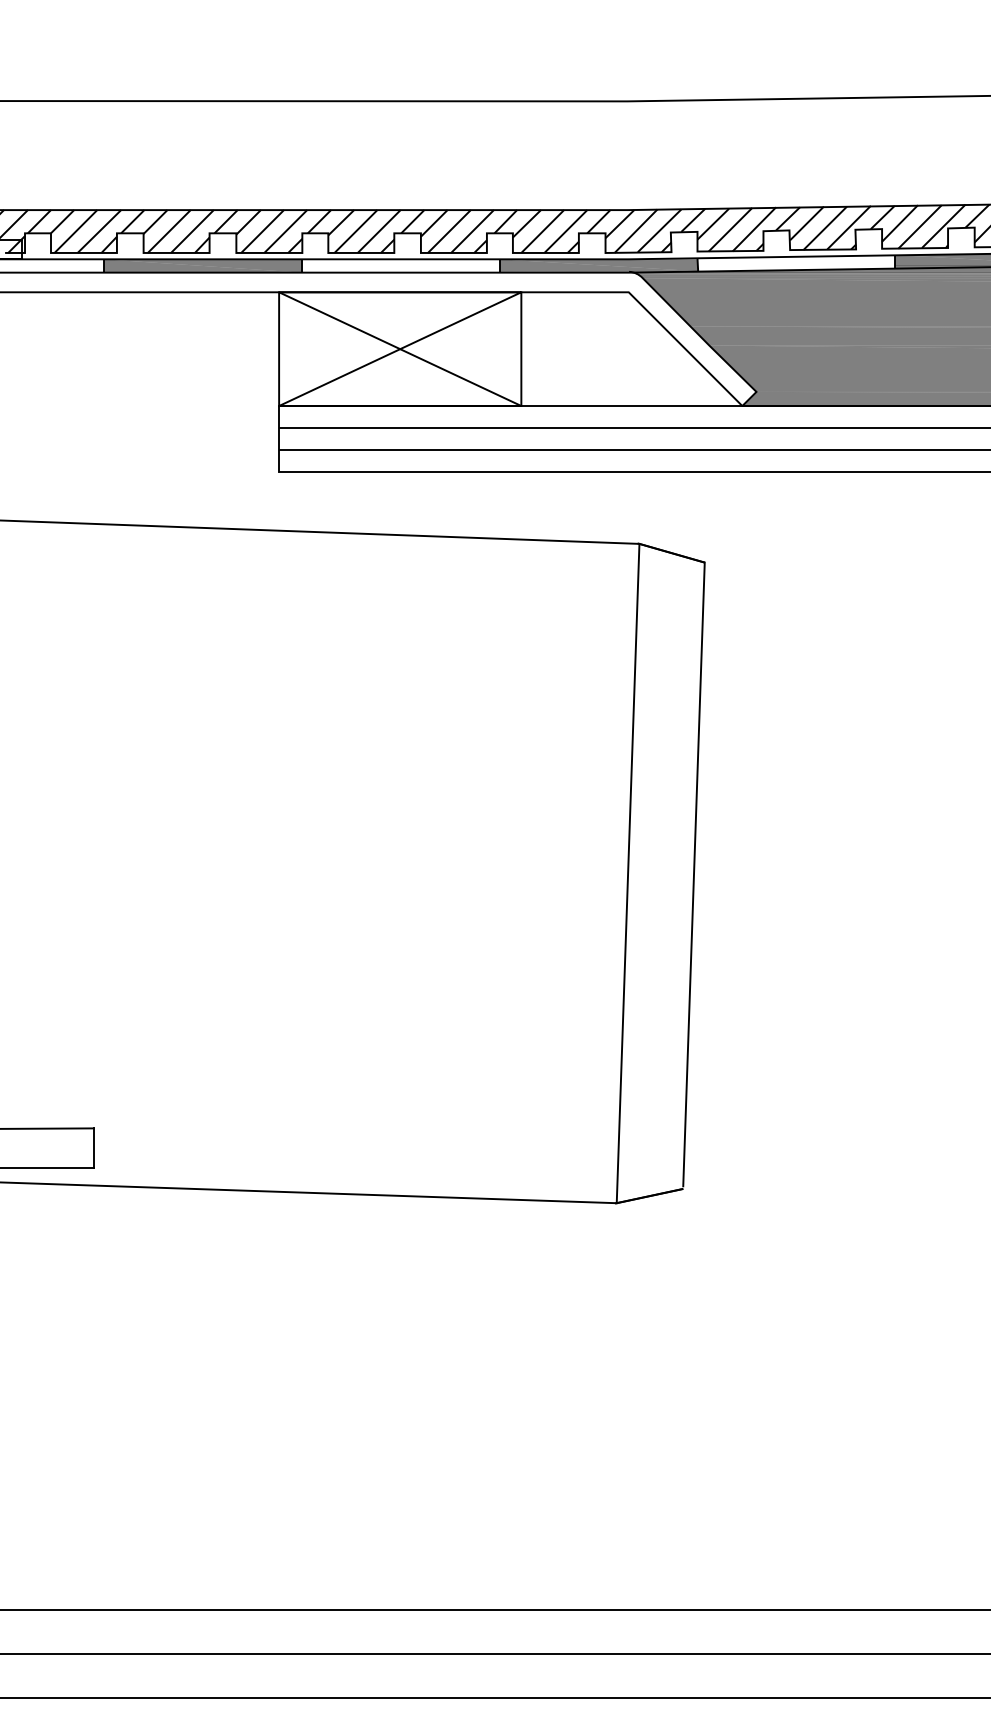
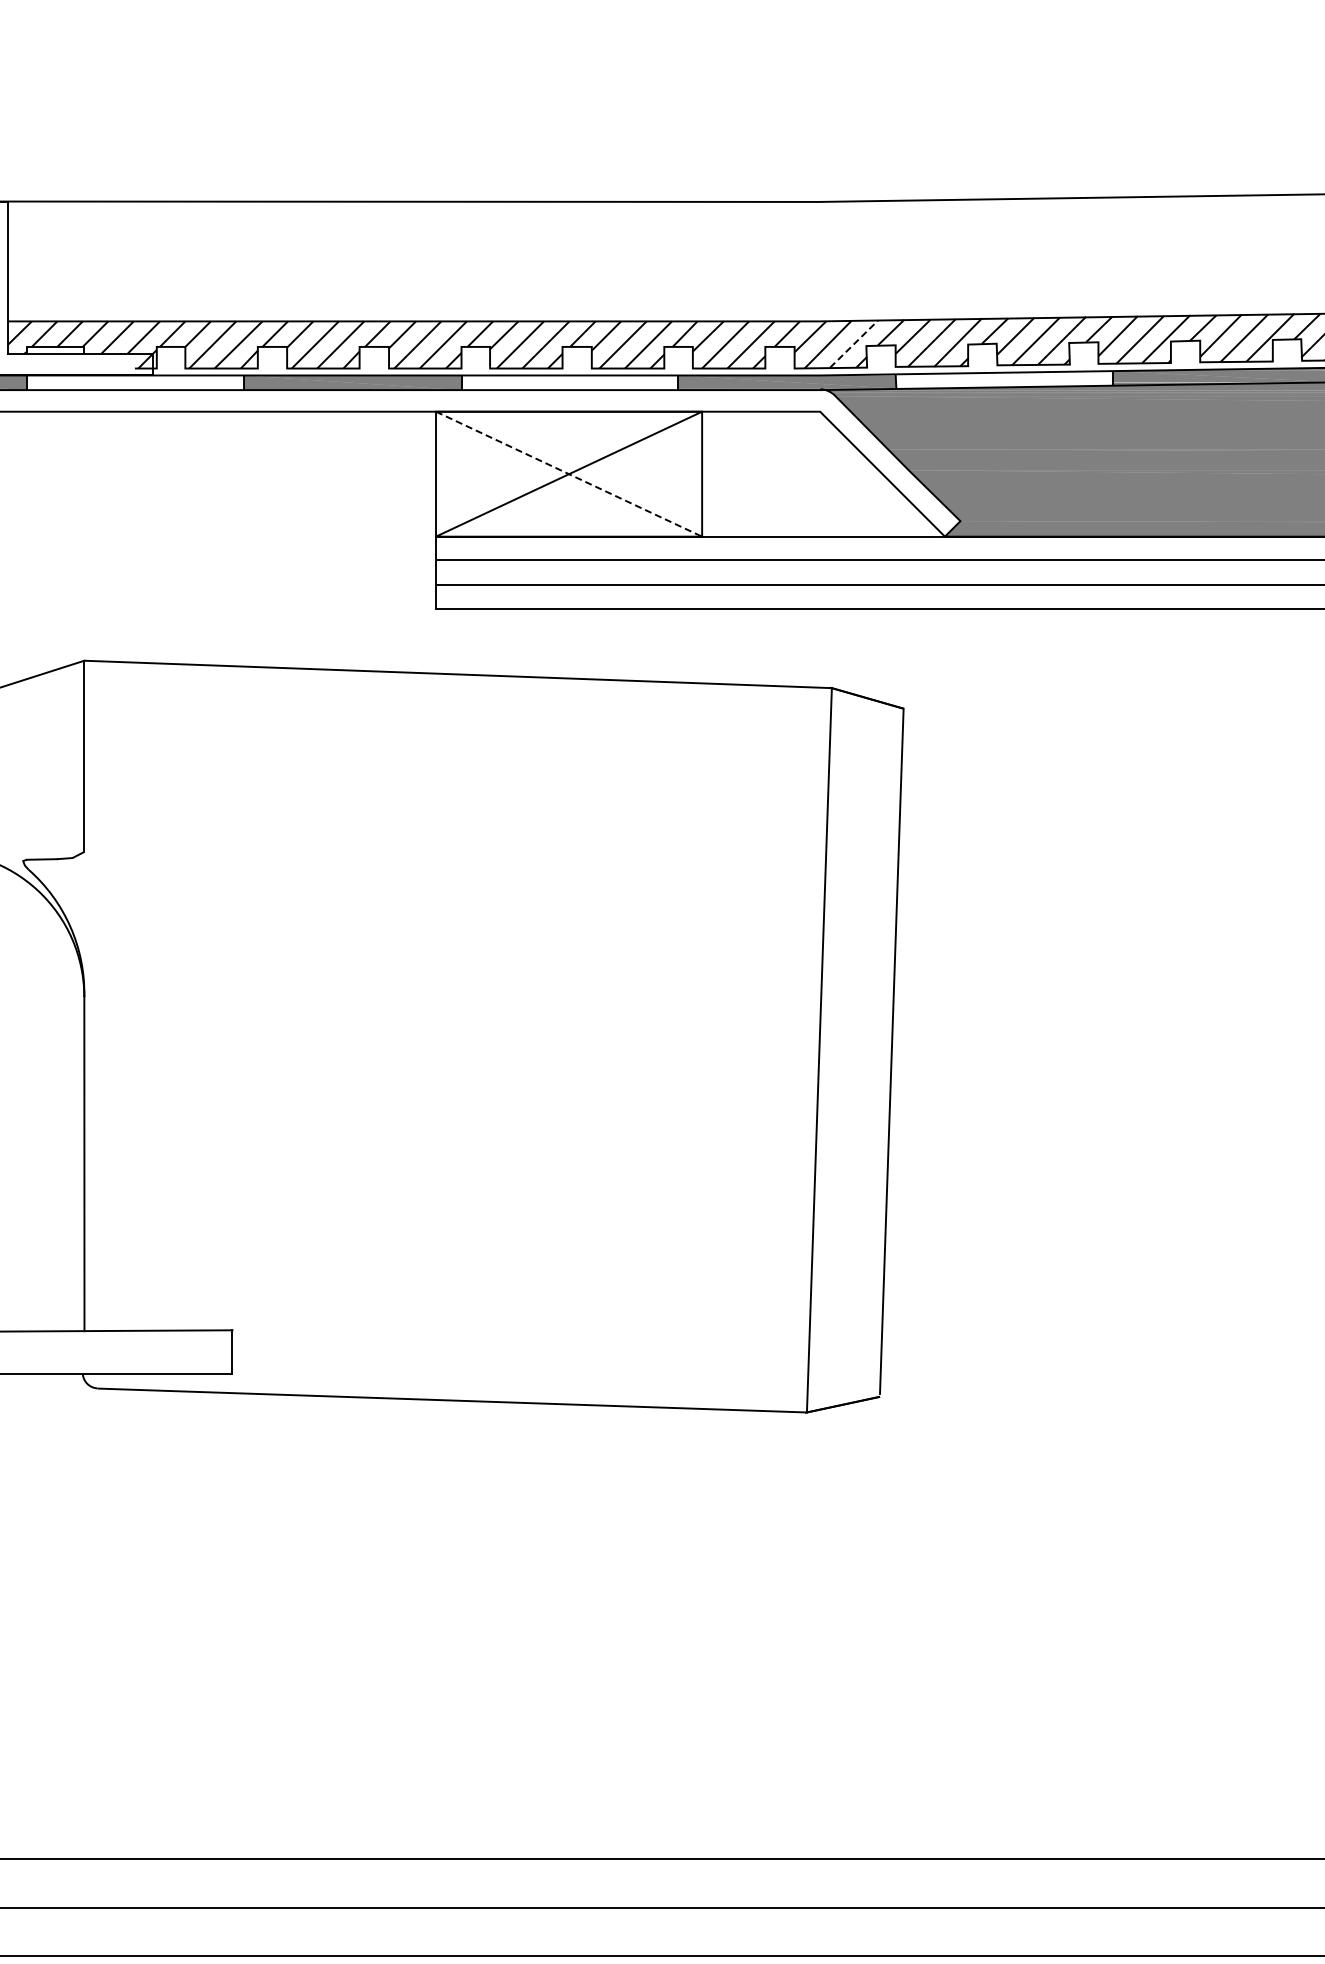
line: (660, 231) -> (854, 344), solid -> dashed
line: (400, 349) -> (569, 474), solid -> dashed

